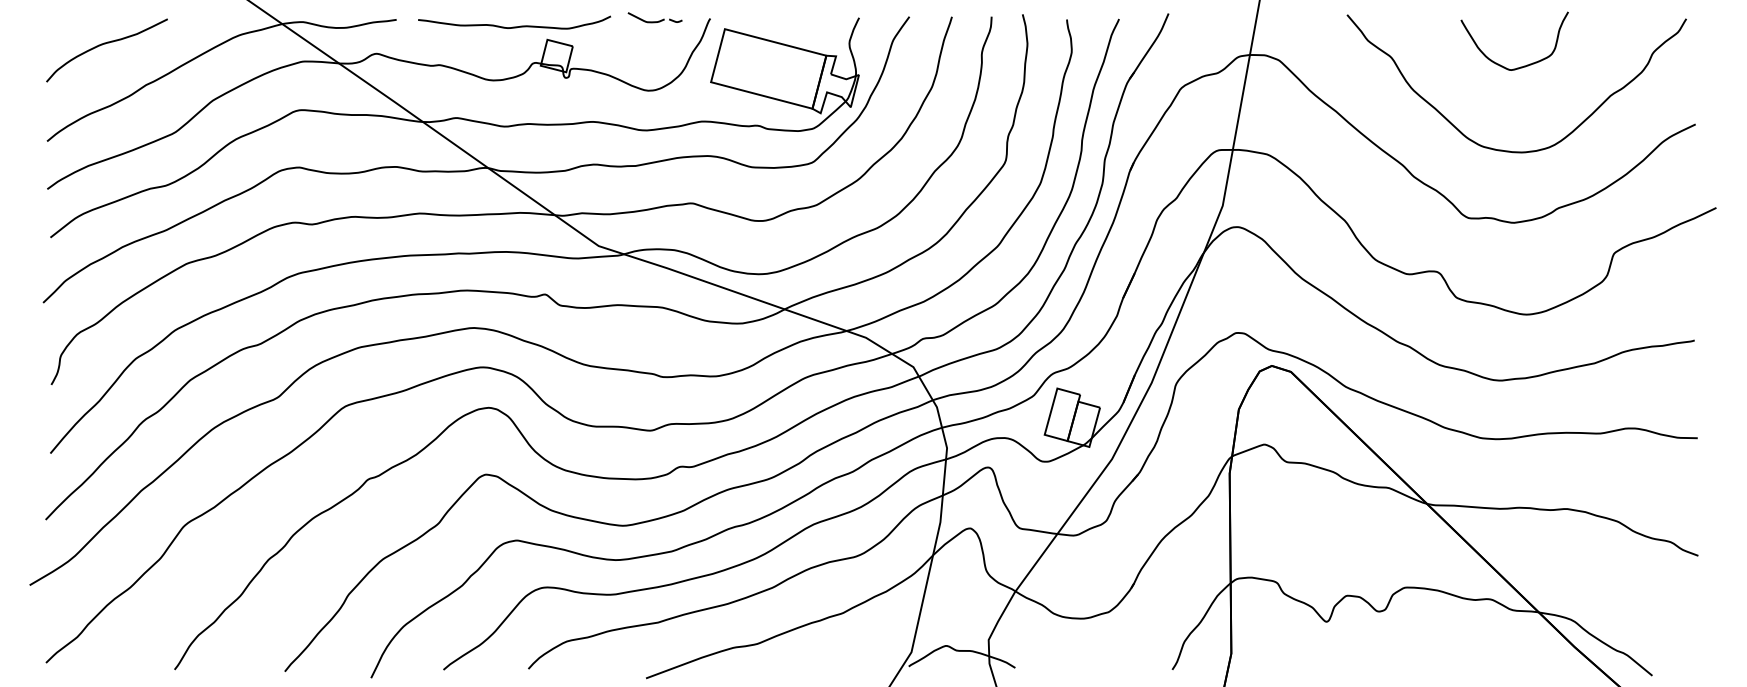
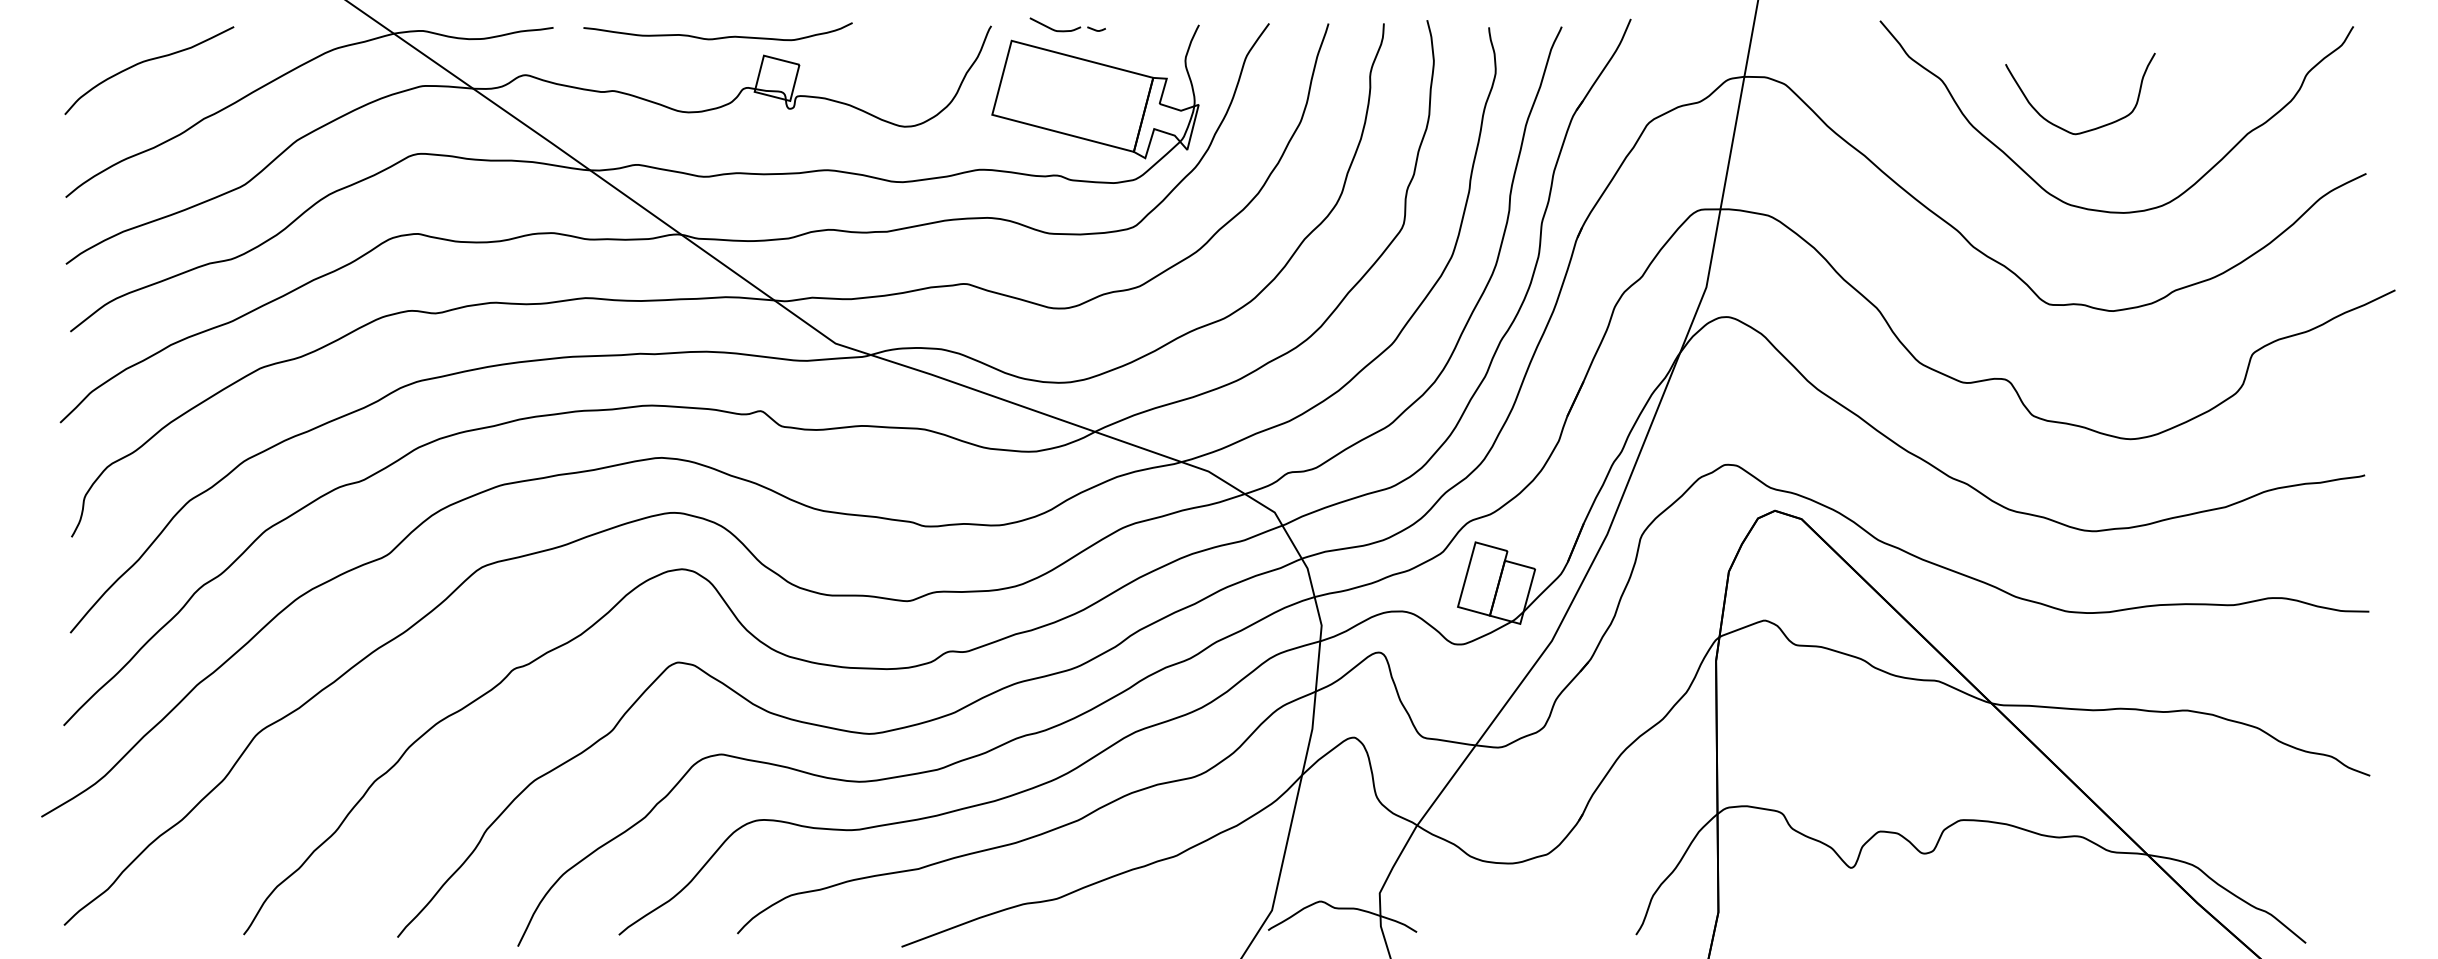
part: (654, 17) -> (1066, 24), moved
curve: (1520, 66) -> (2088, 129), moved

